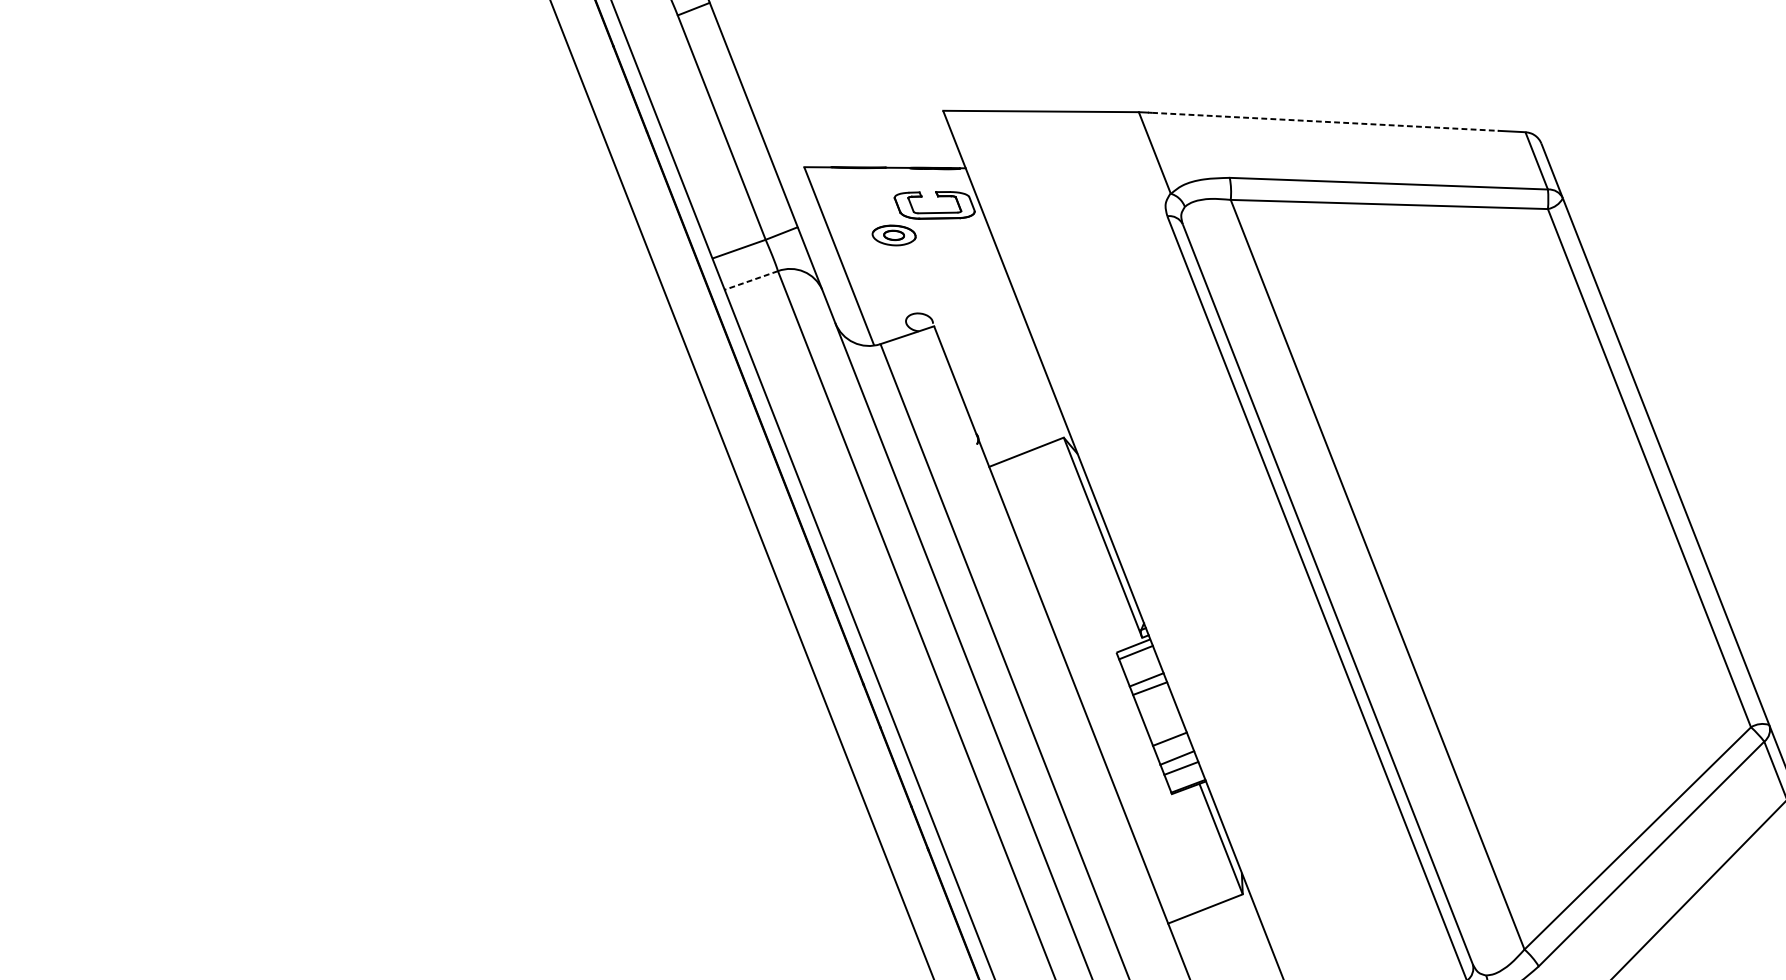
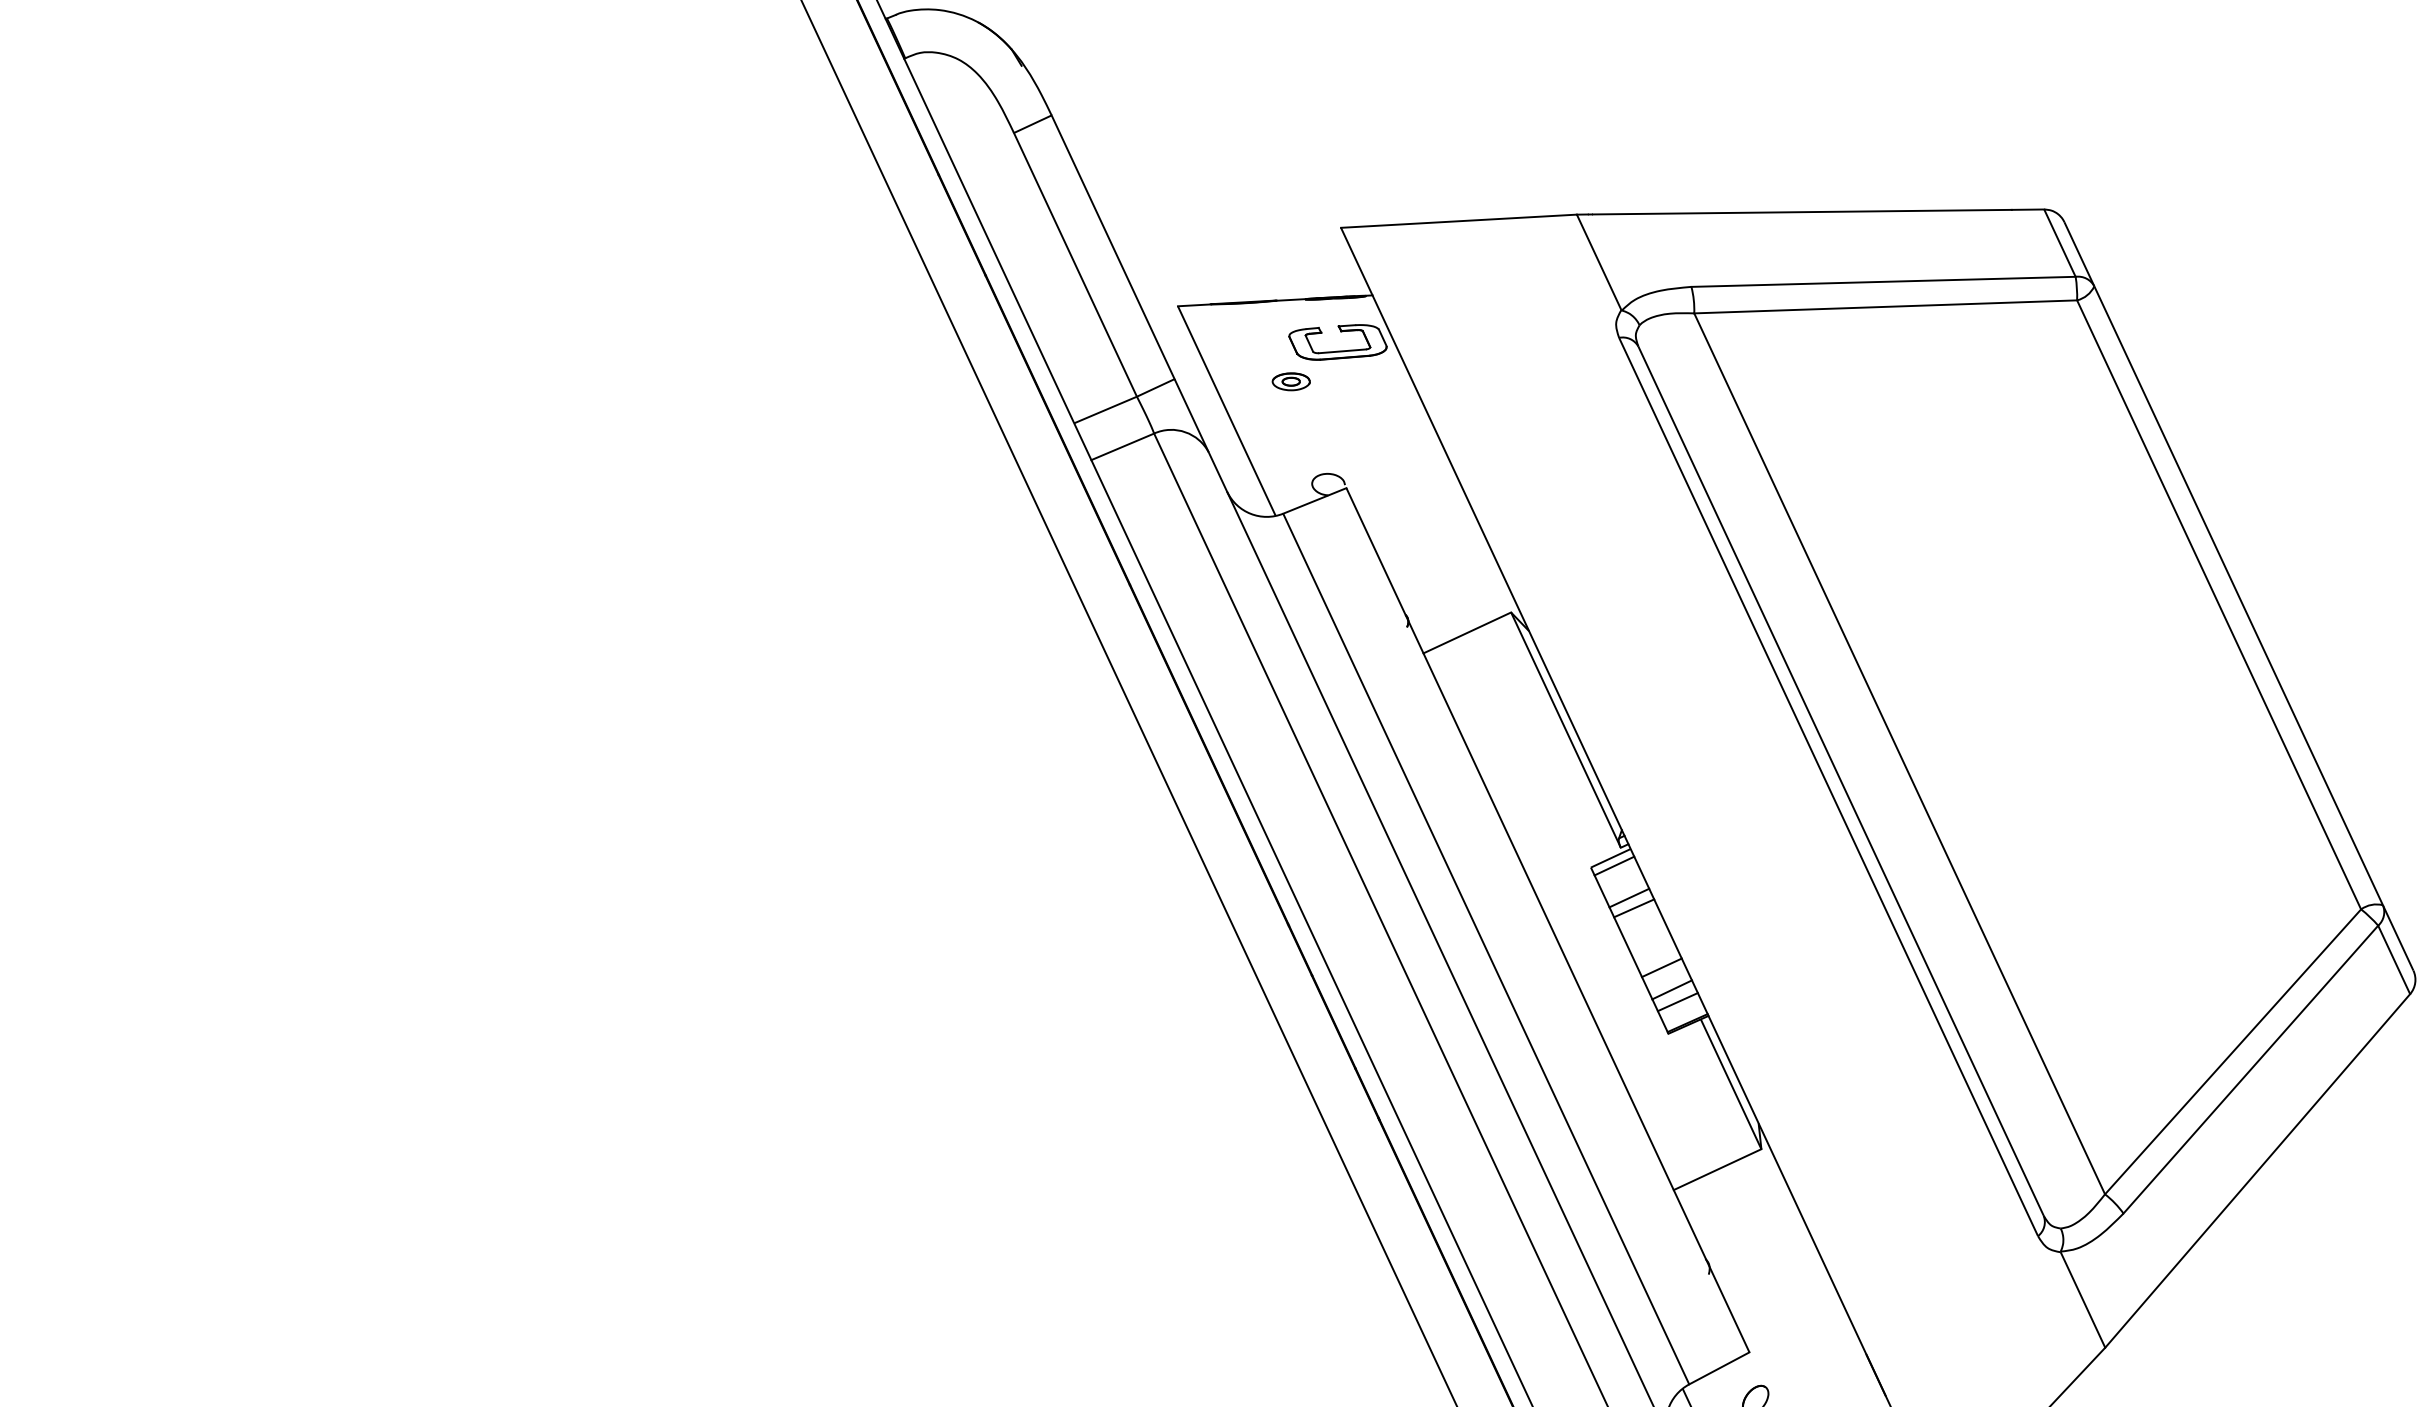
line: (1325, 122) -> (1802, 212), dashed -> solid
part: (893, 235) -> (1290, 381), size x0.71
line: (751, 281) -> (1122, 447), dashed -> solid

